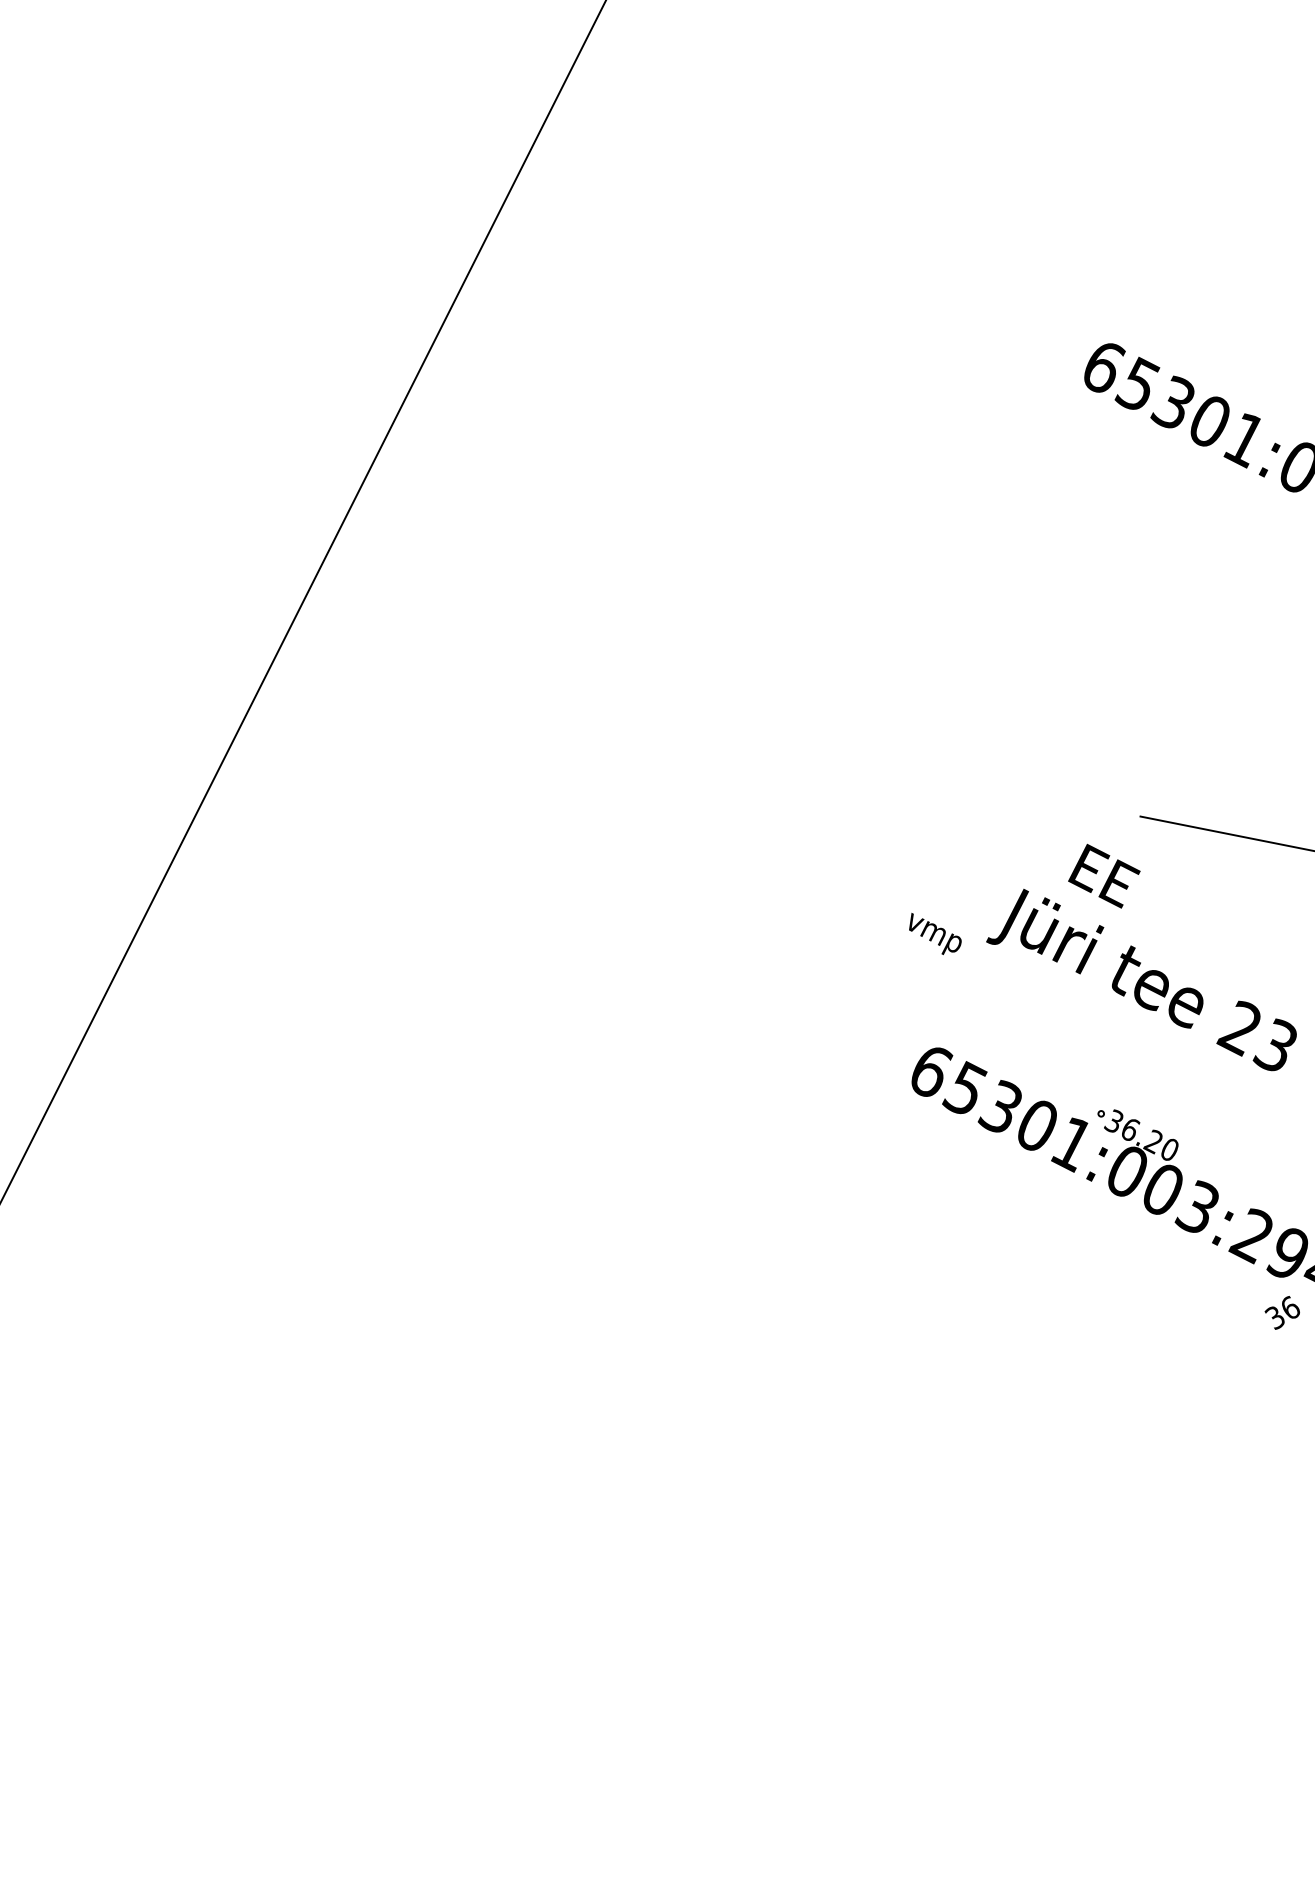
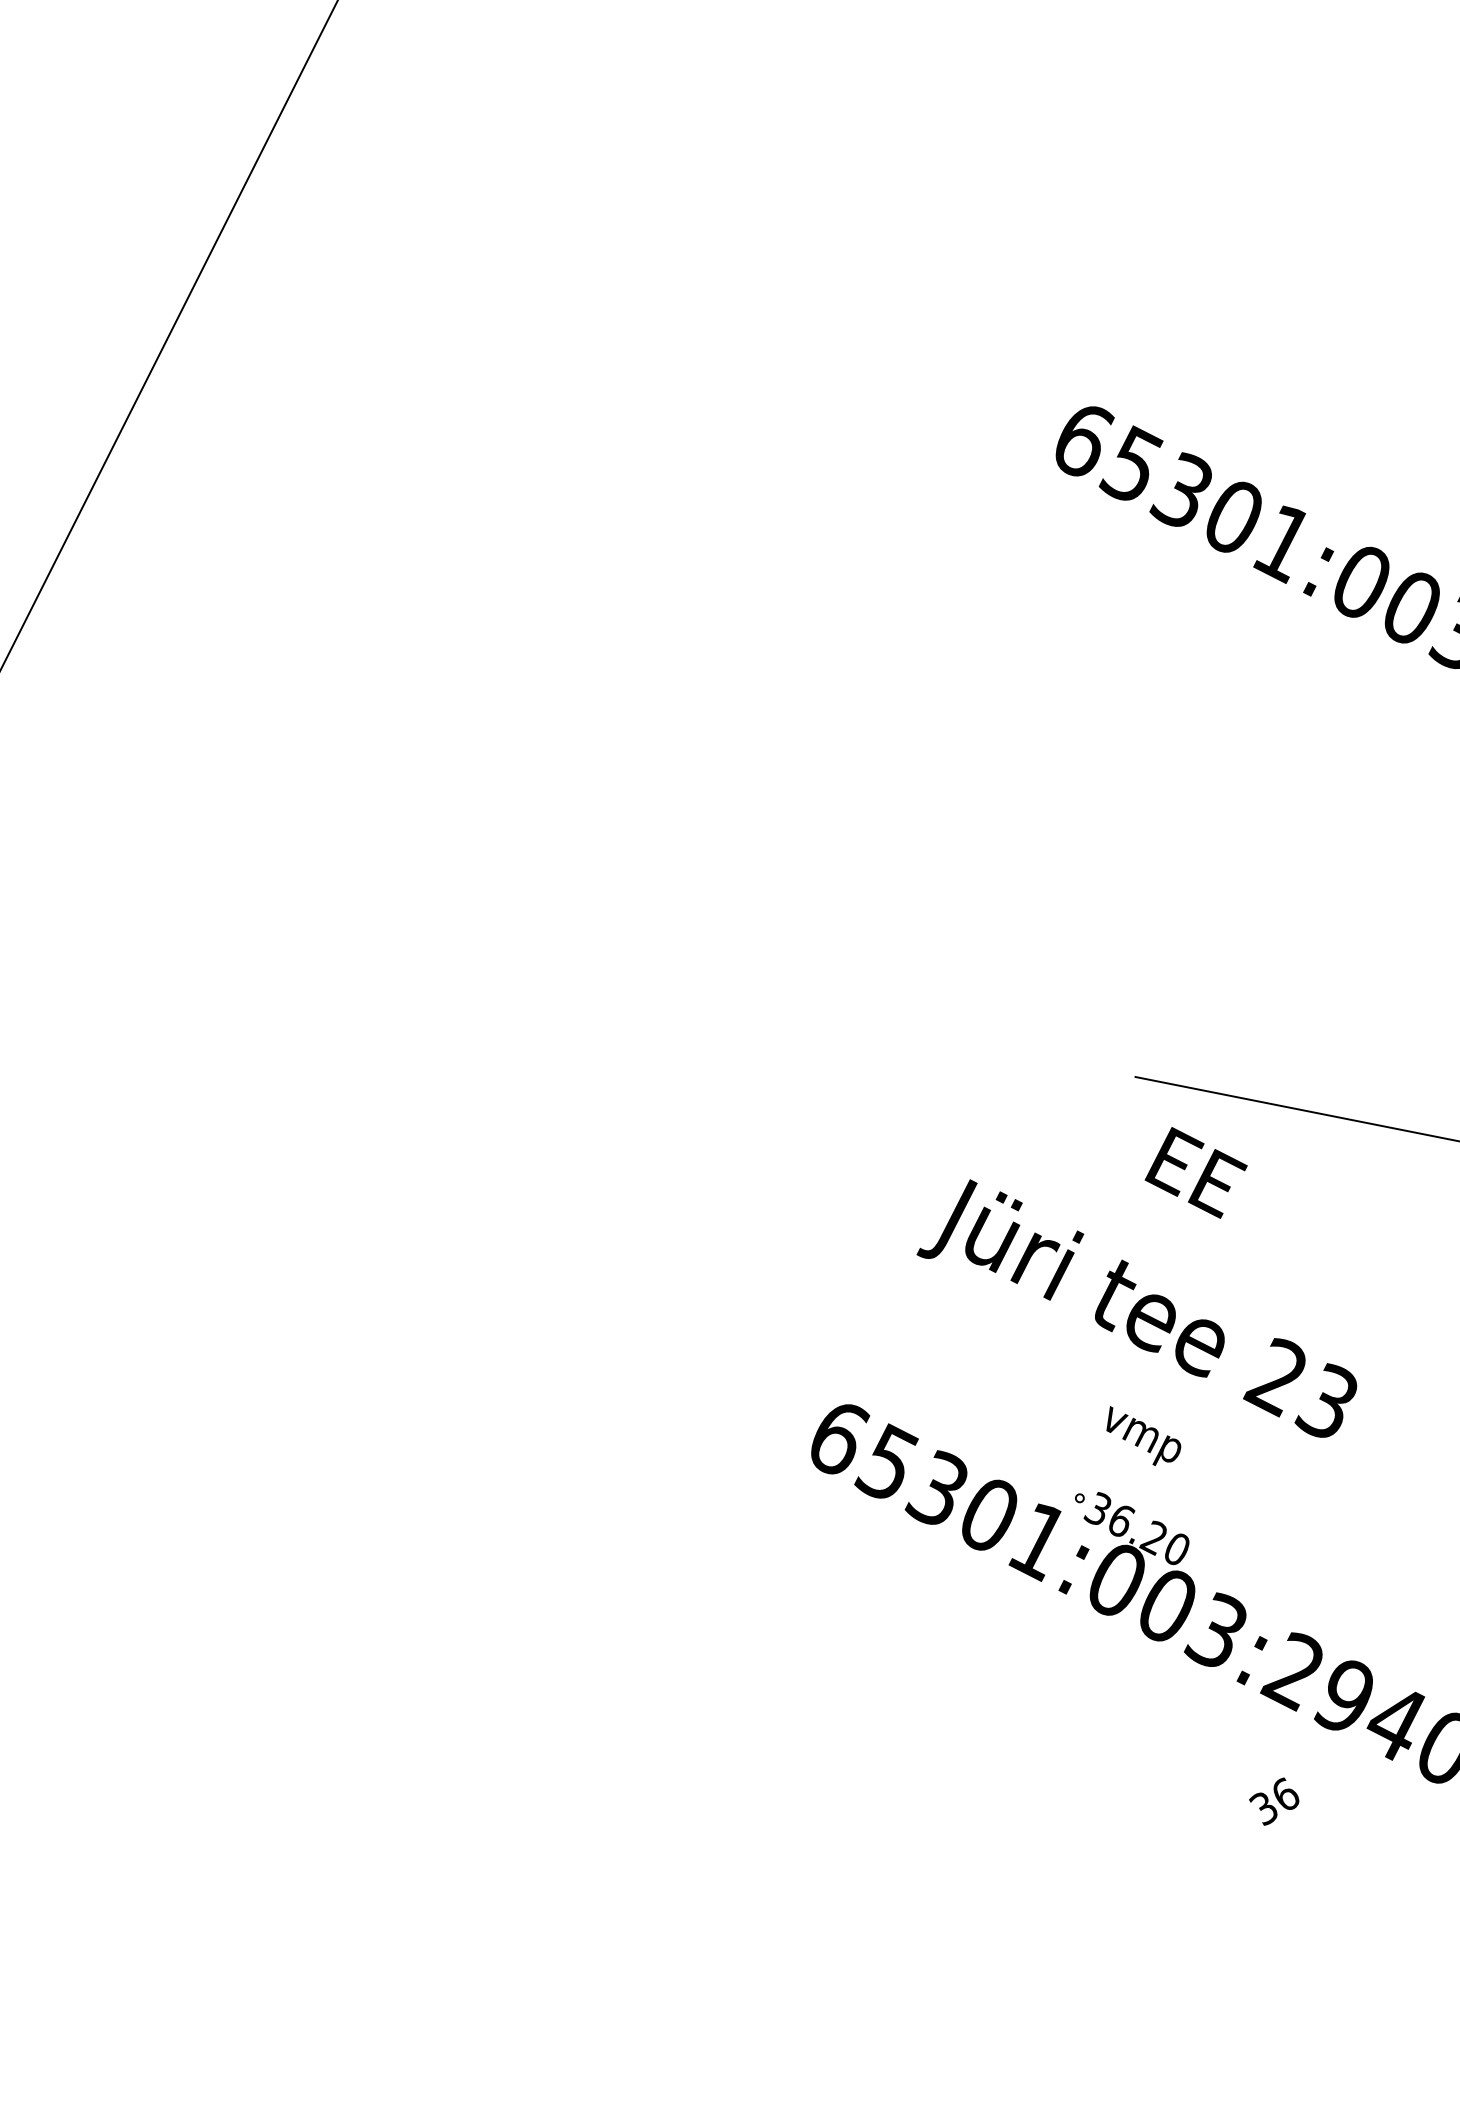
text: (1104, 875) -> (1196, 1171), moved
text: (935, 933) -> (1144, 1435), moved
text: (1281, 1312) -> (1272, 1801), moved

